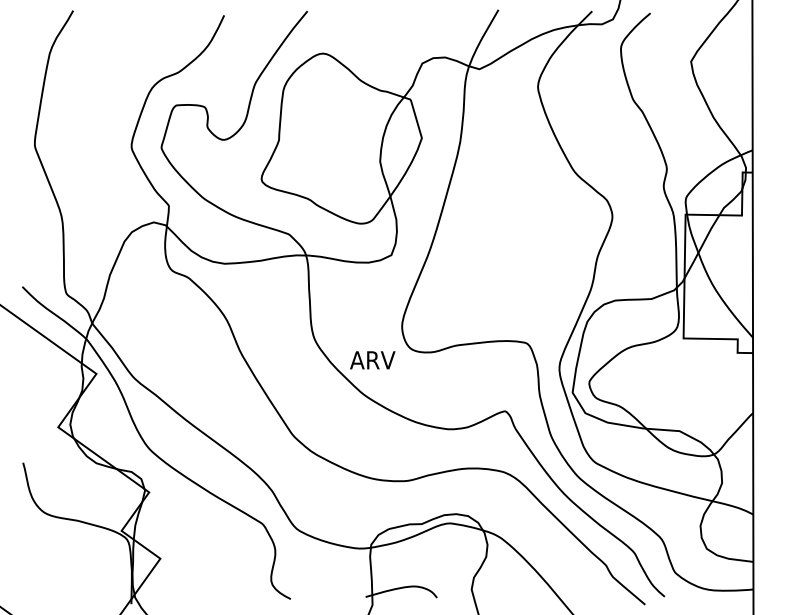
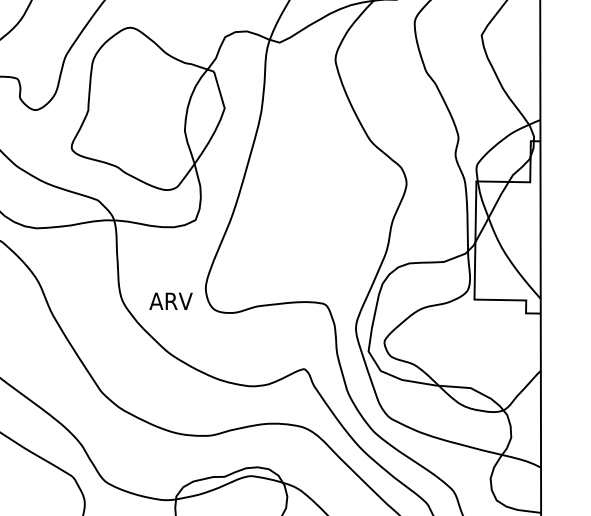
text: (372, 360) -> (170, 301), moved

